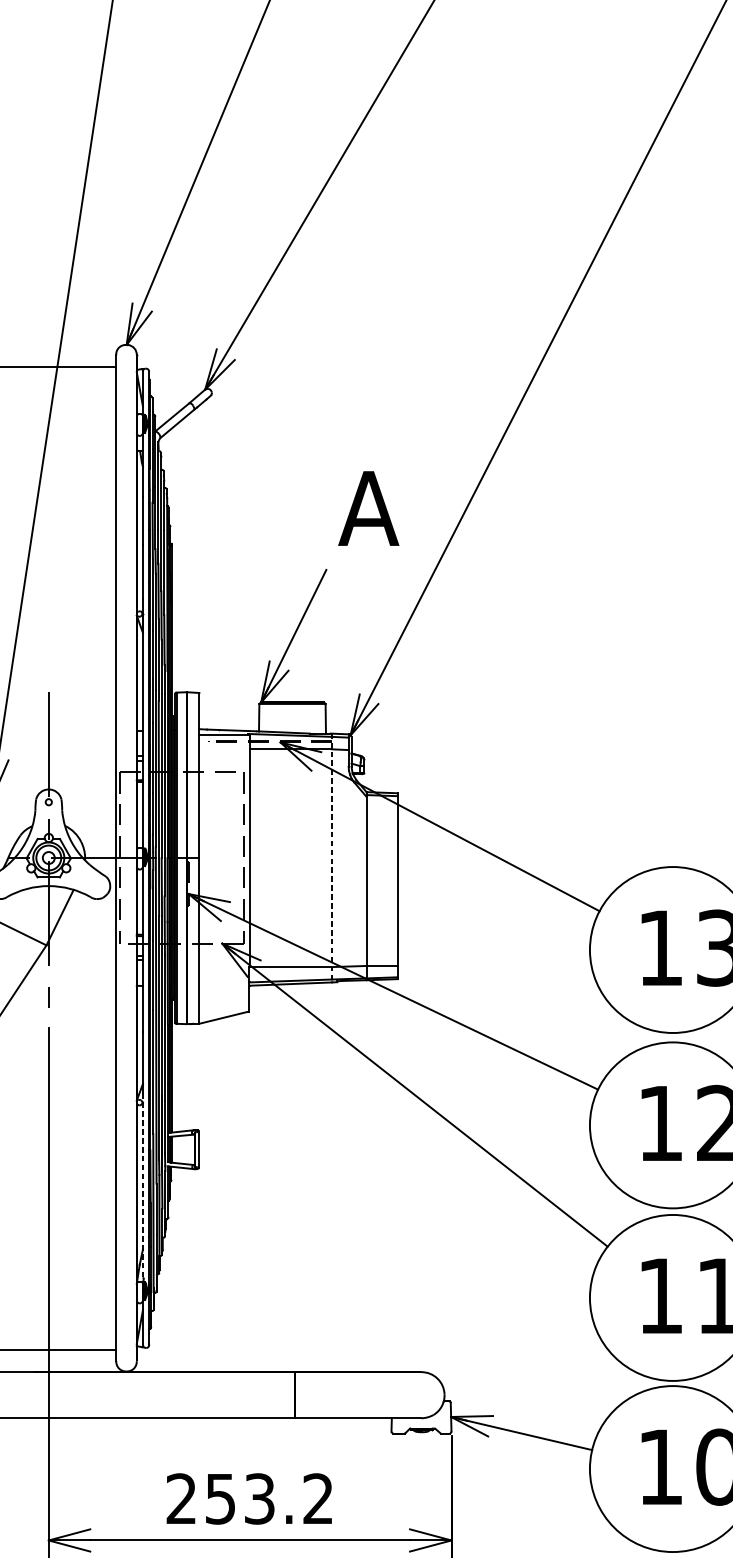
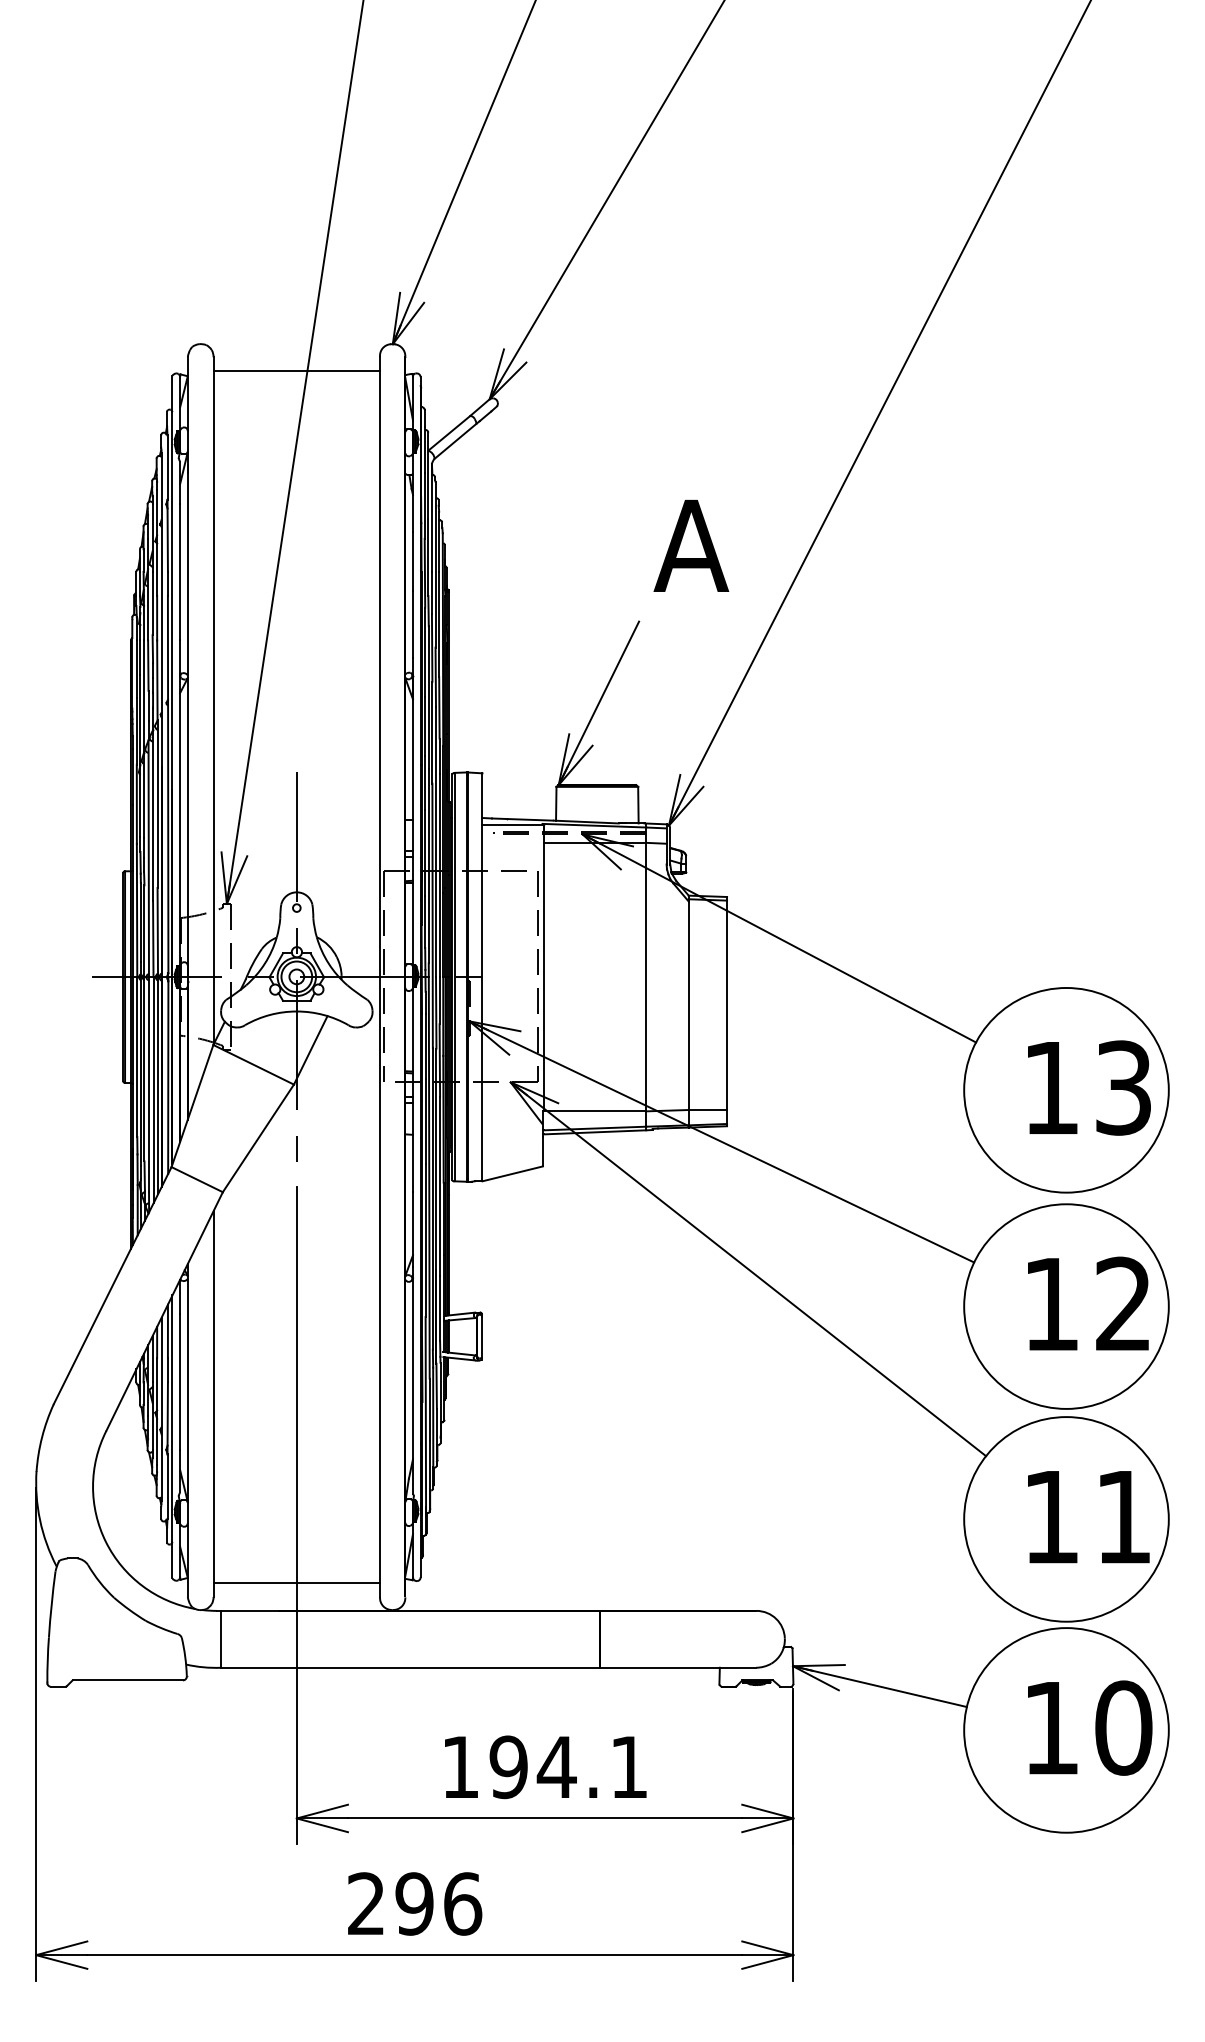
line: (332, 858) -> (646, 977), dashed -> solid
line: (143, 1185) -> (413, 1380), dashed -> solid
text: (249, 1499) -> (544, 1767), 253.2 -> 194.1

